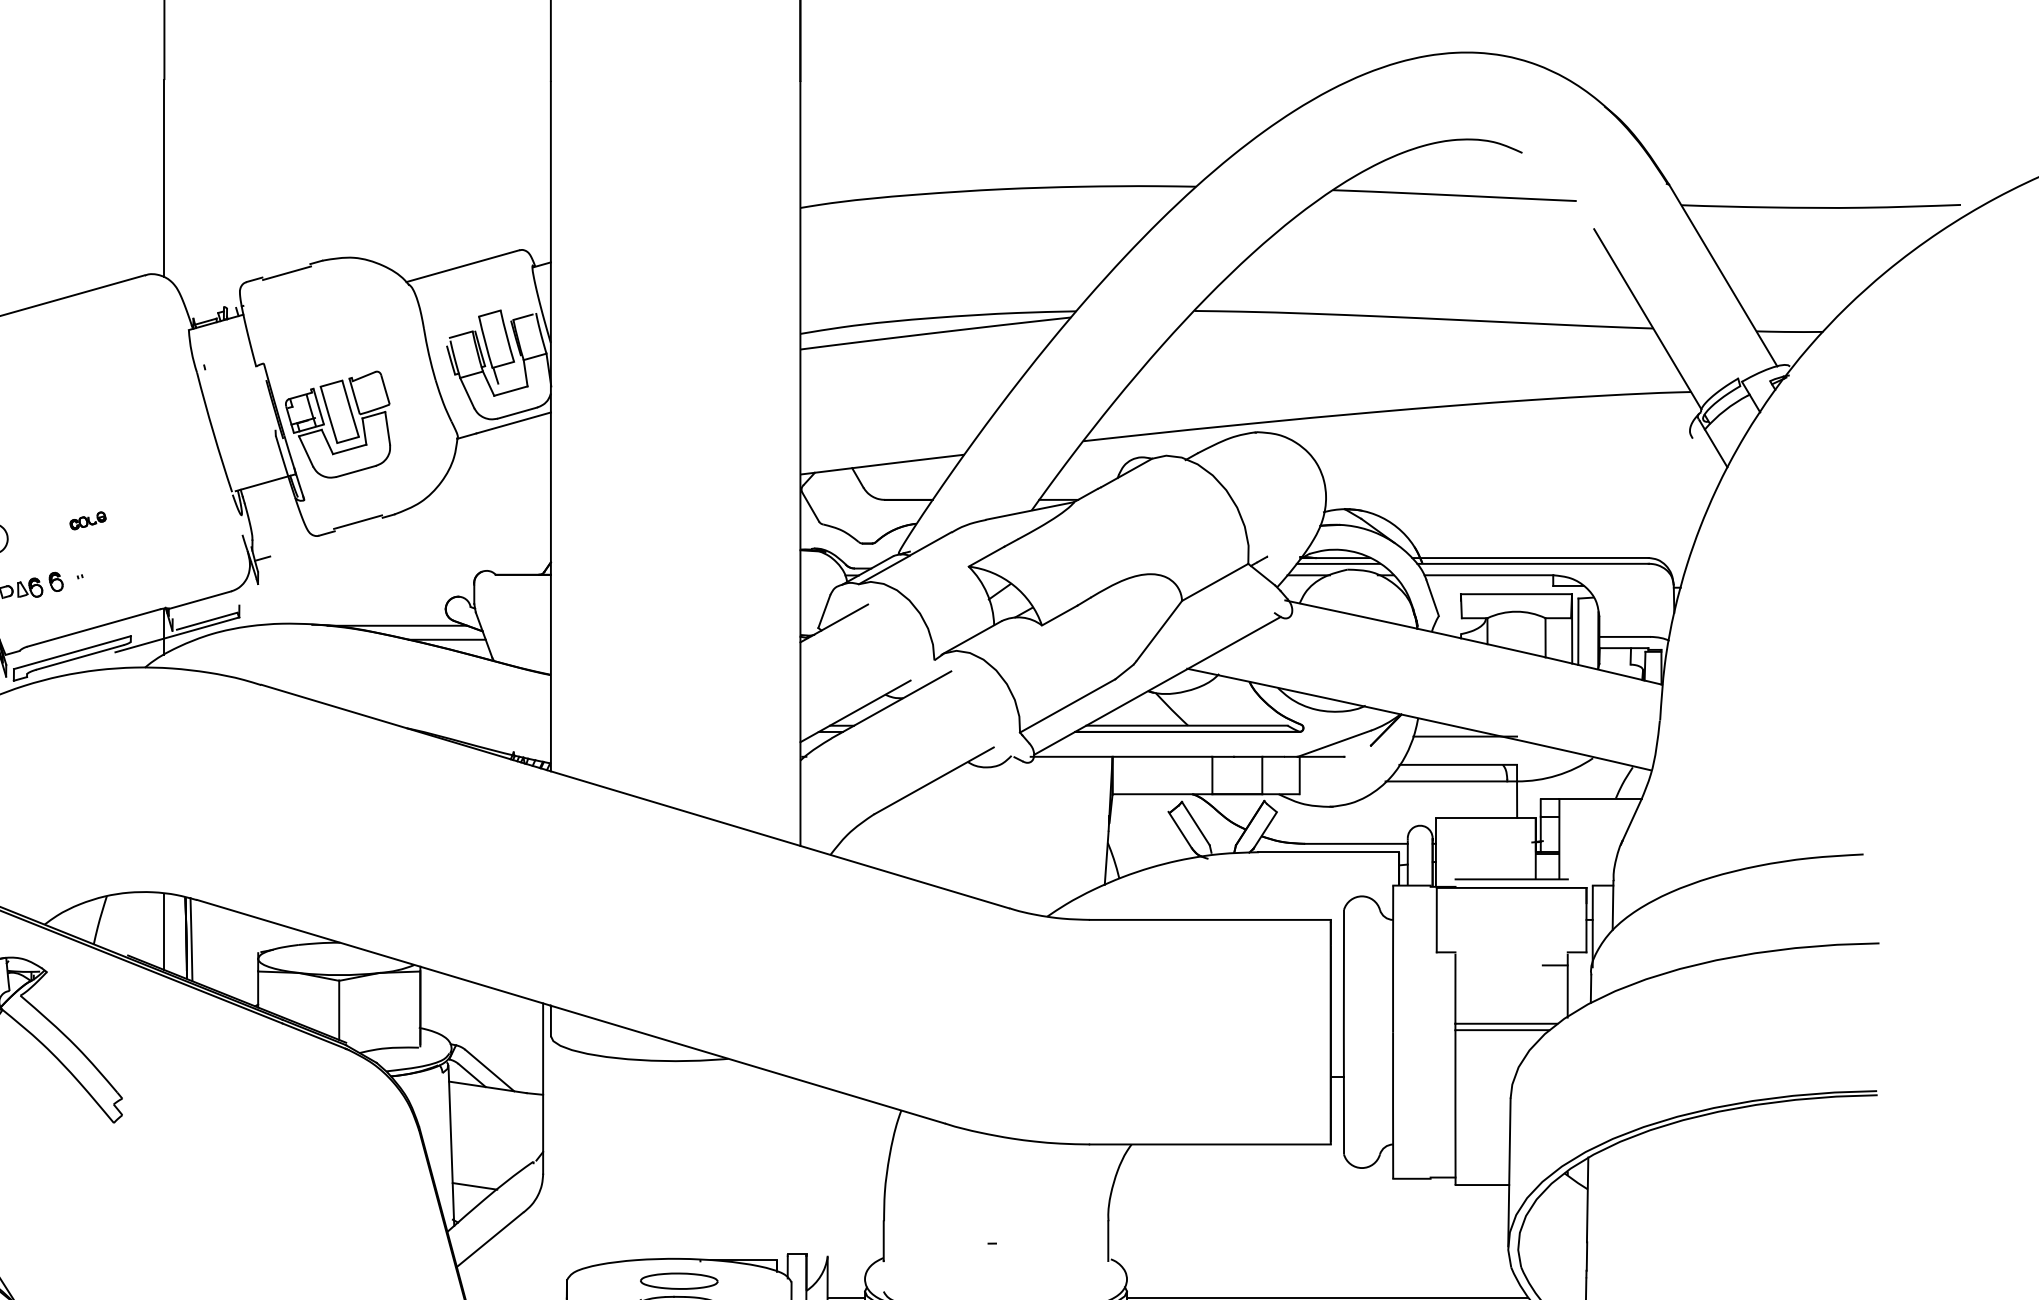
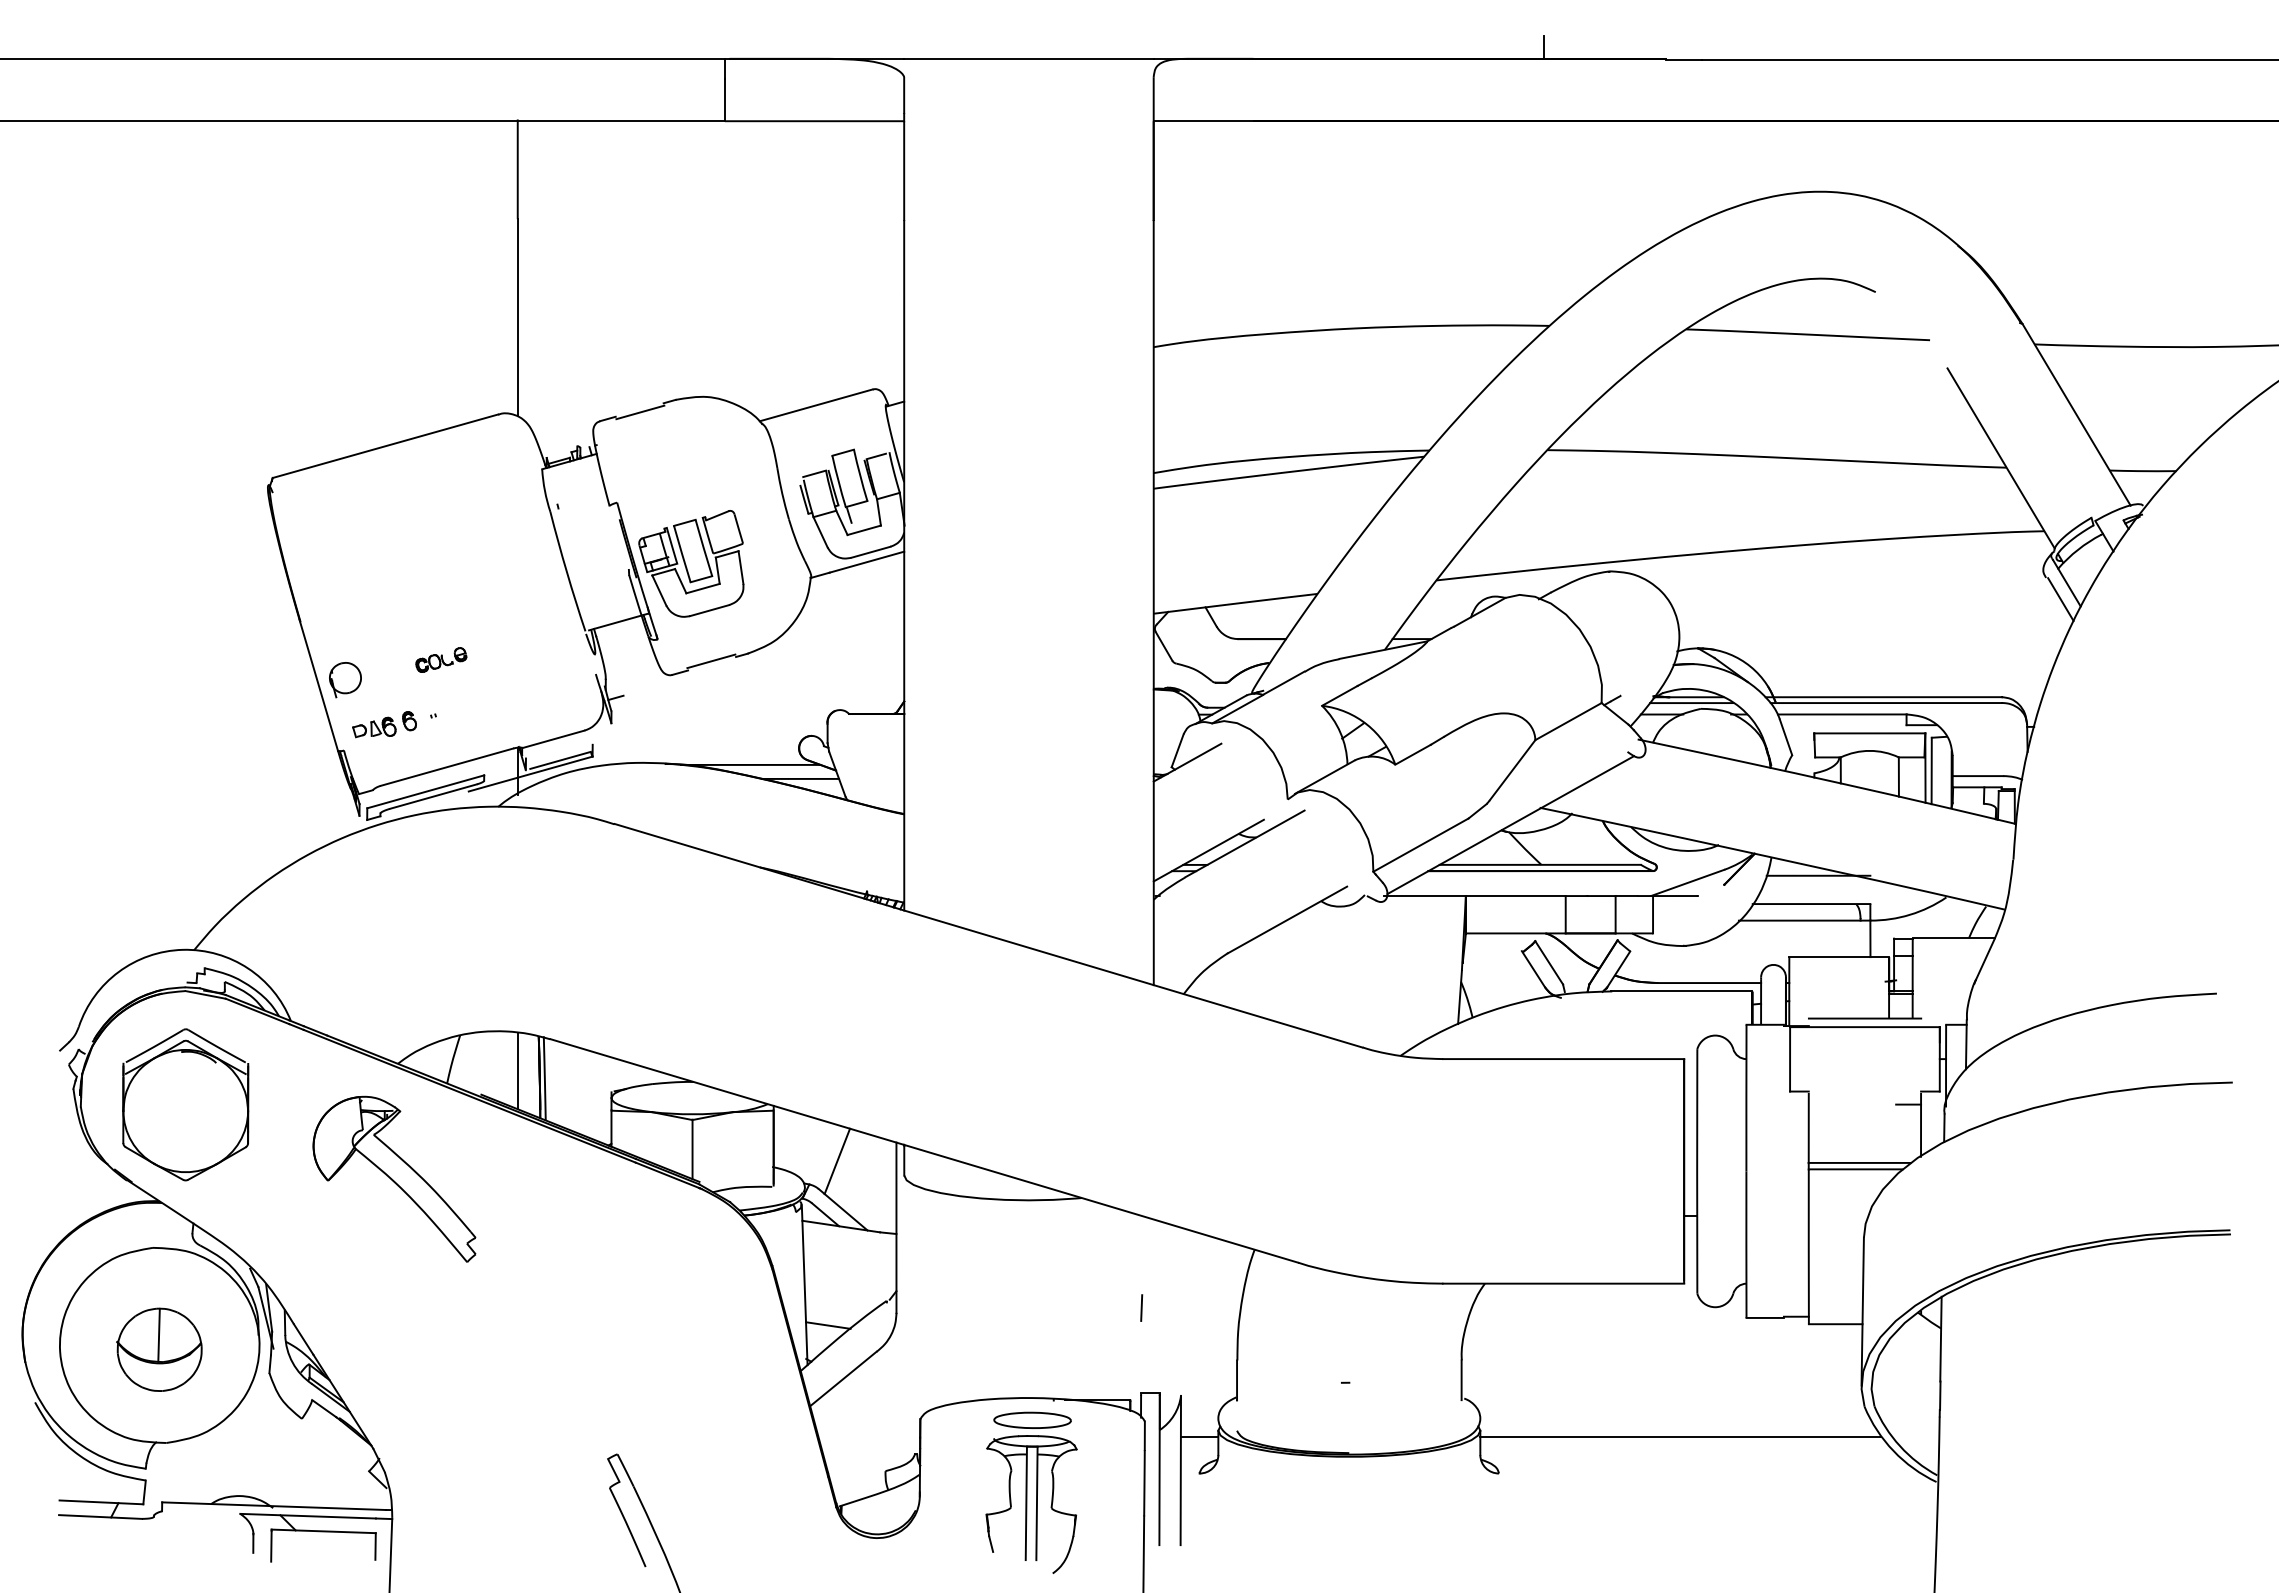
line: (1707, 460) -> (2060, 599), added
part: (88, 520) -> (441, 659), size x1.43
line: (484, 1022) -> (837, 1161), added
line: (788, 1168) -> (1141, 1307), added

